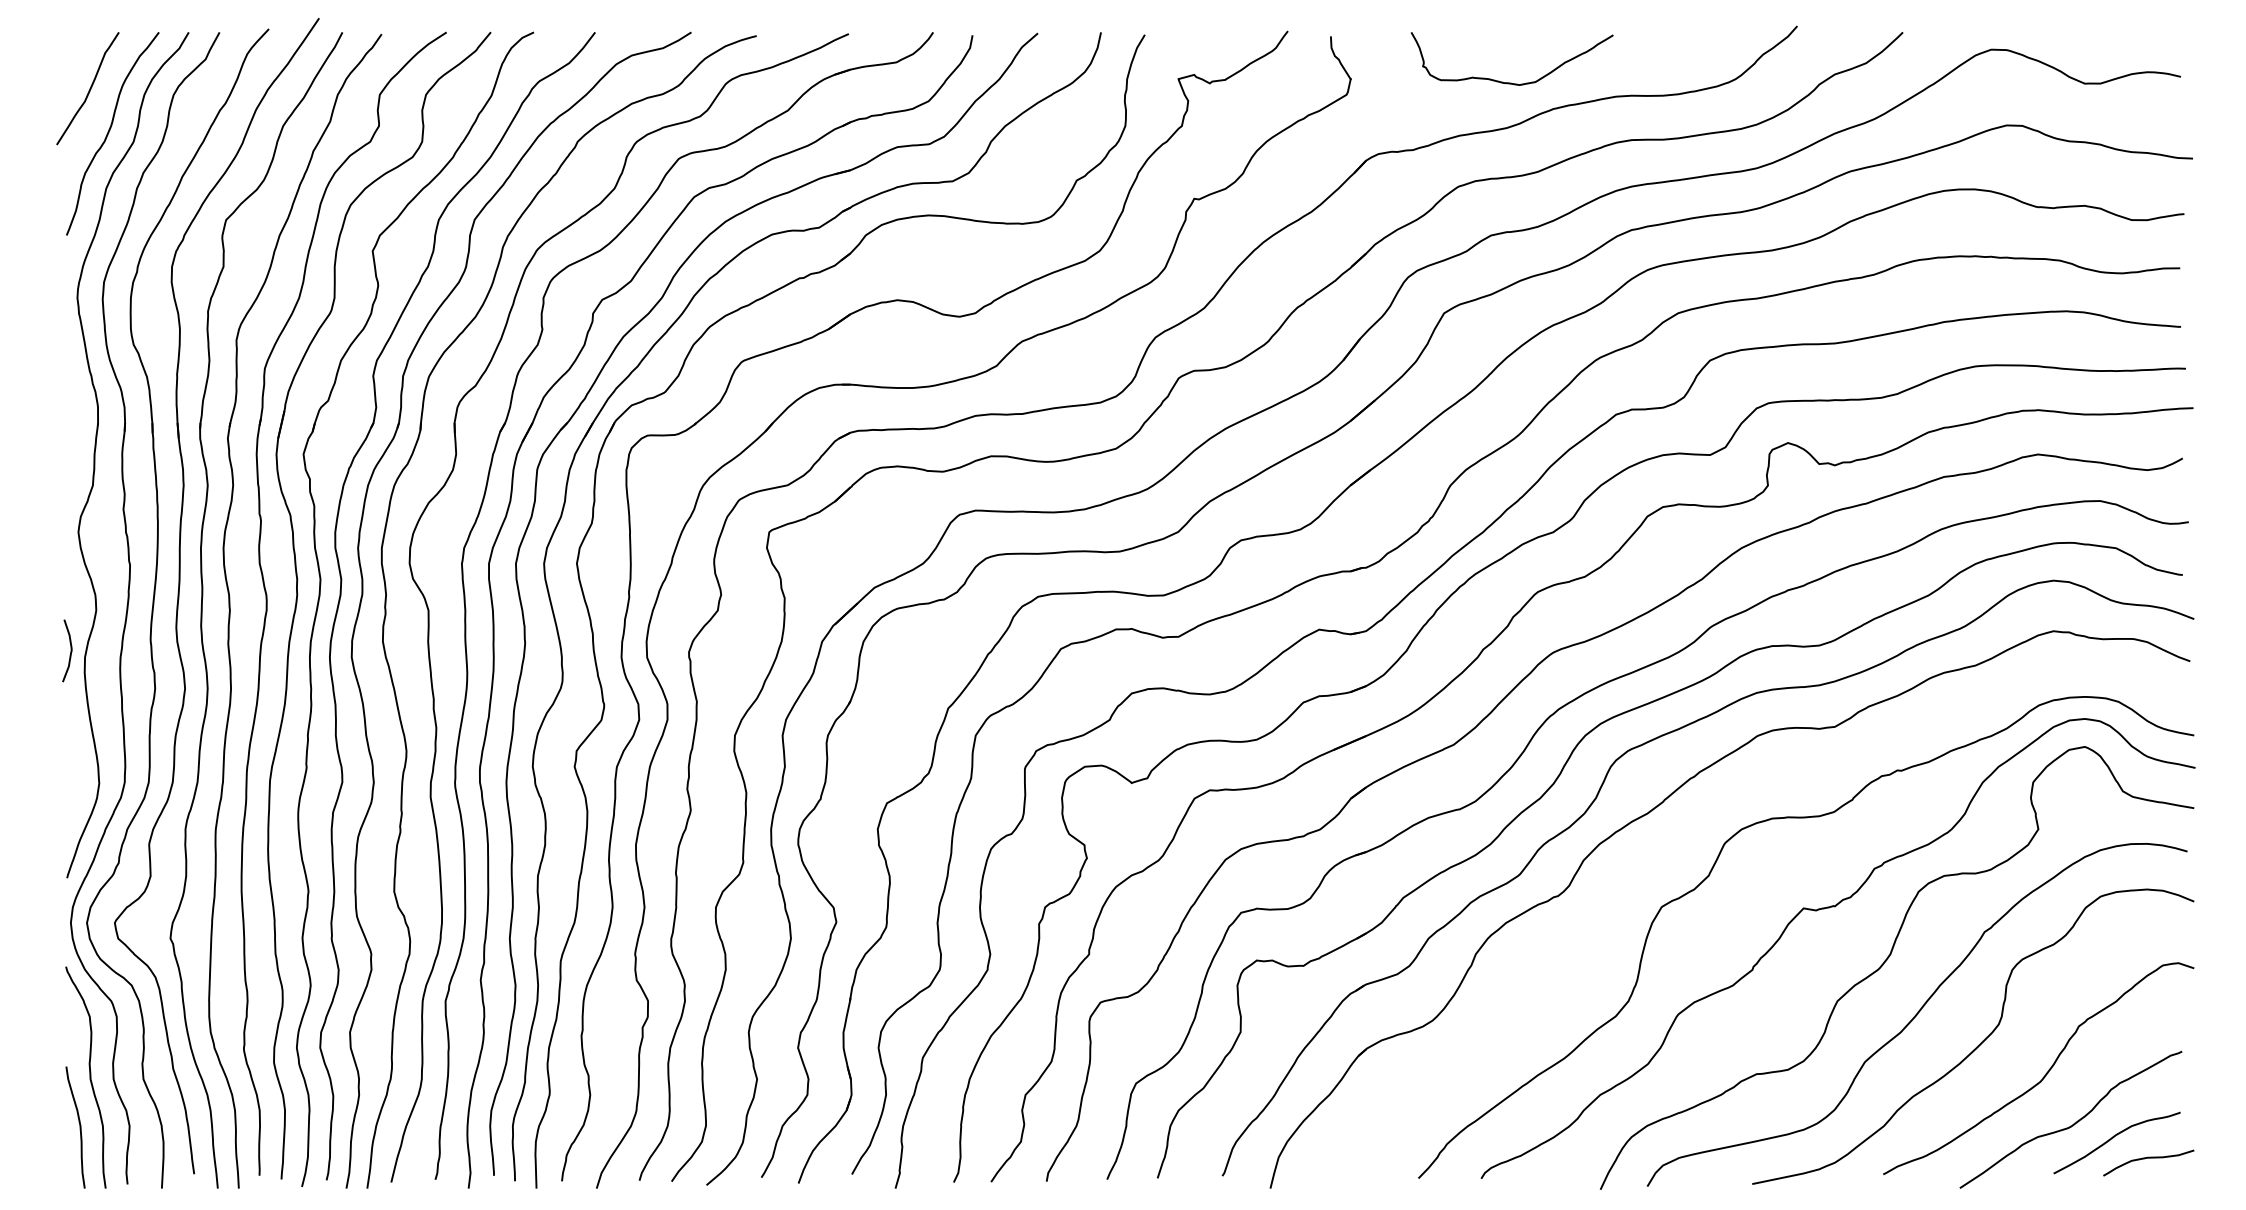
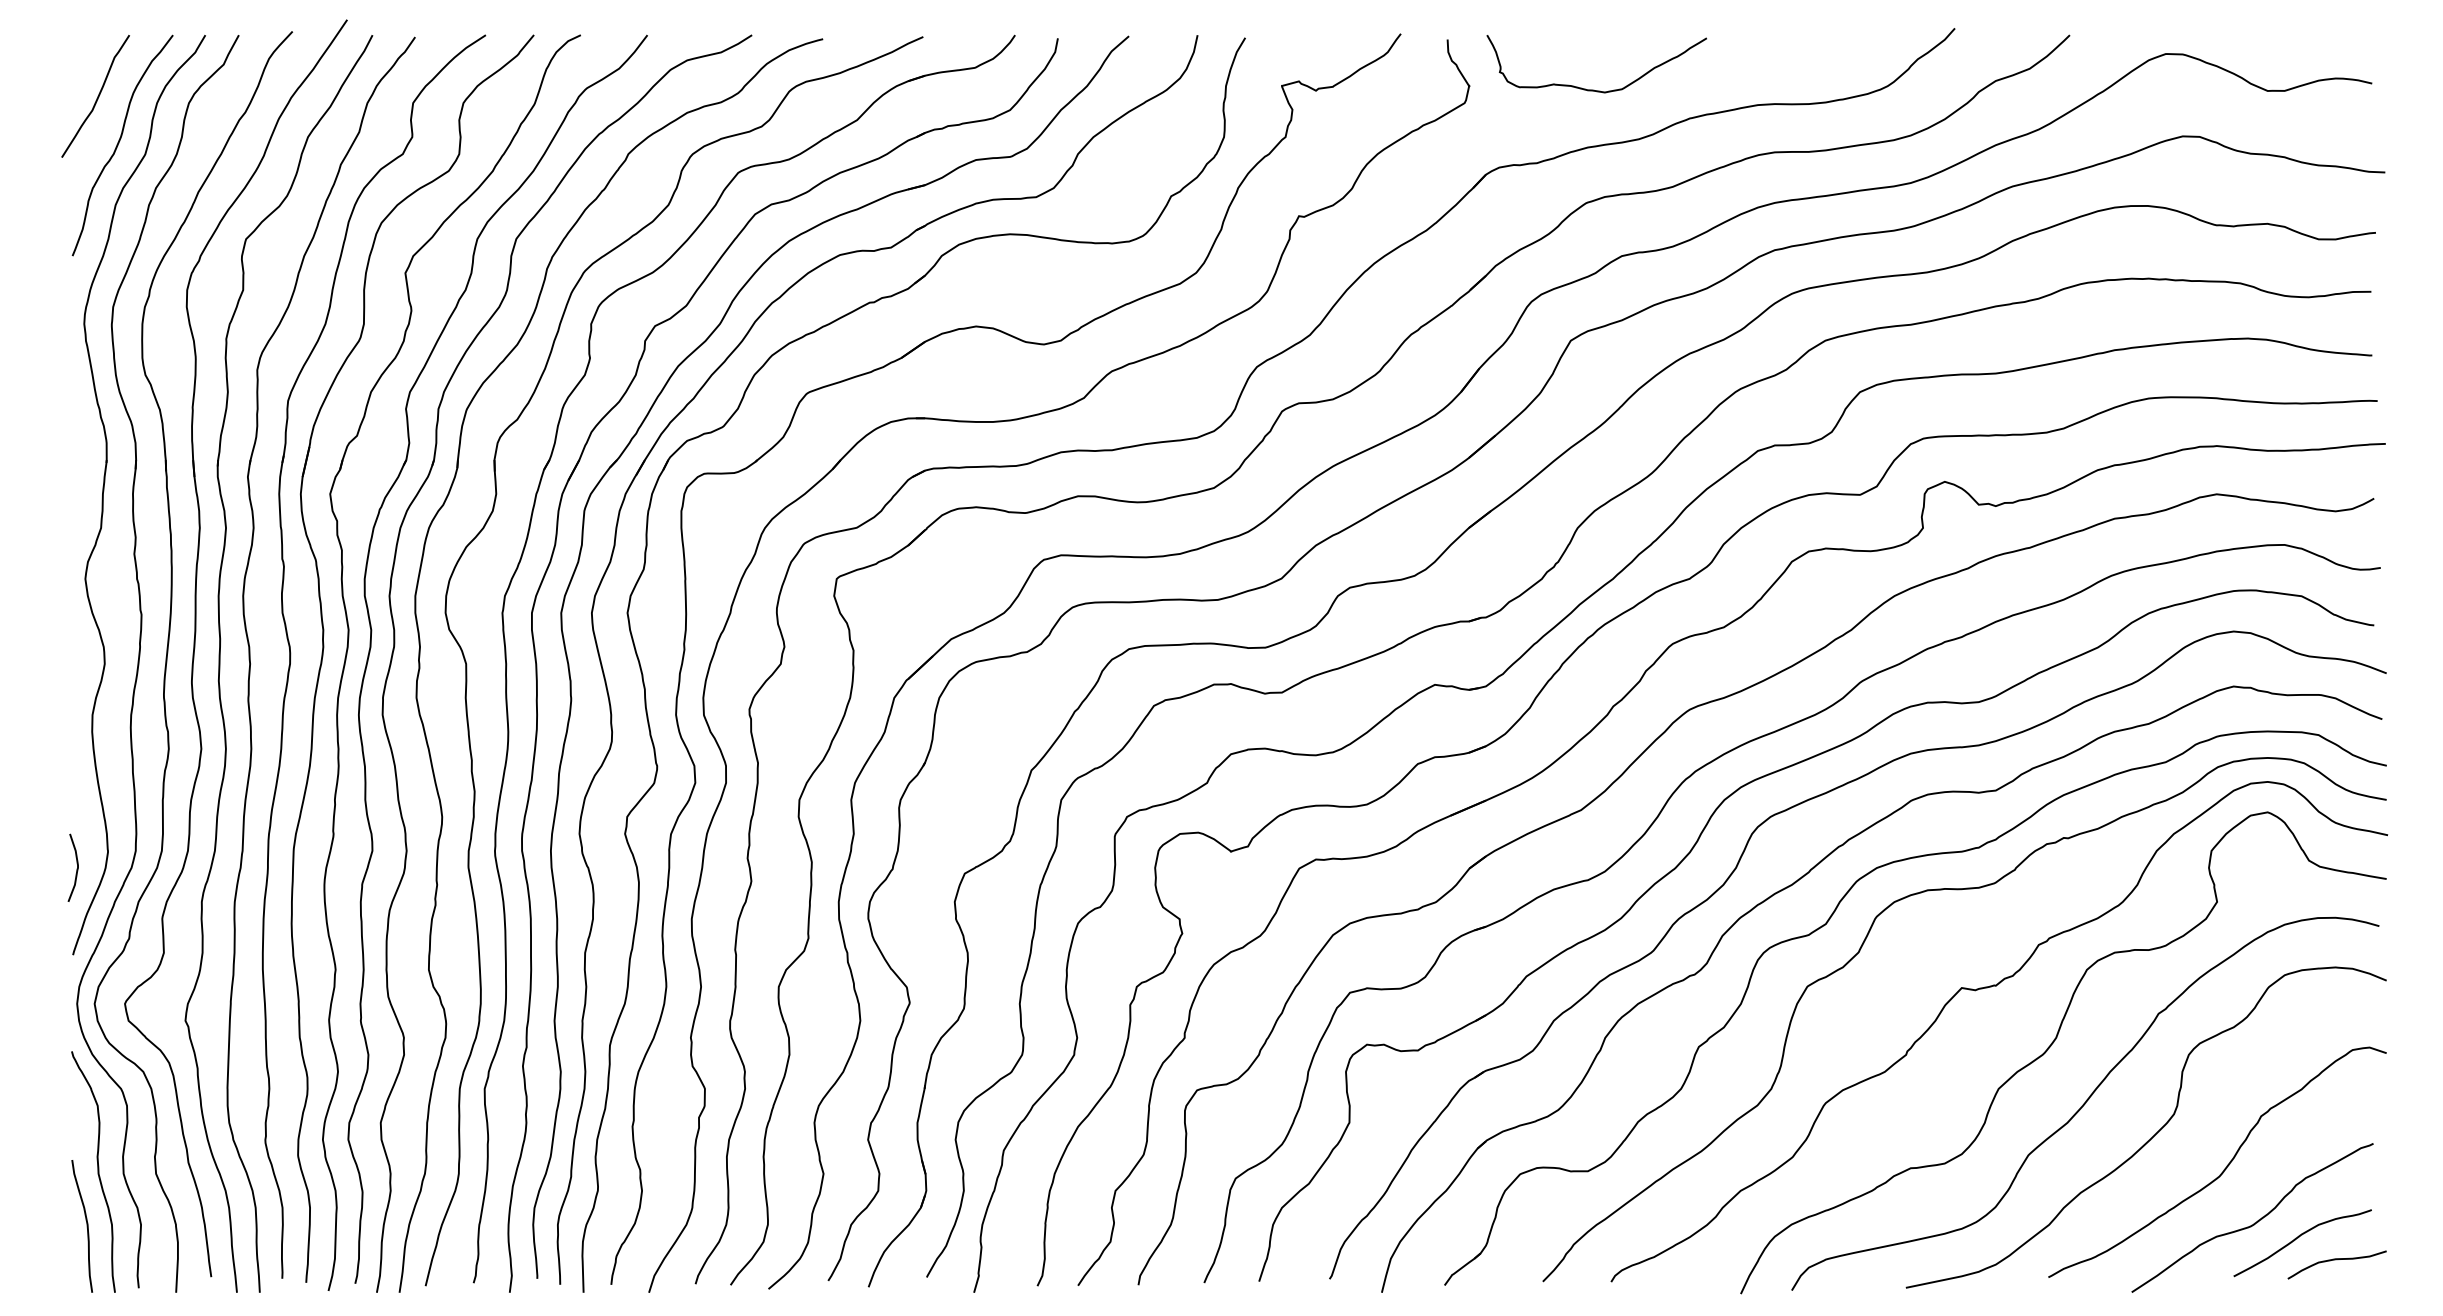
curve: (1510, 82) -> (1594, 89), moved
curve: (70, 651) -> (76, 868), moved
part: (1681, 848) -> (1828, 922), added

